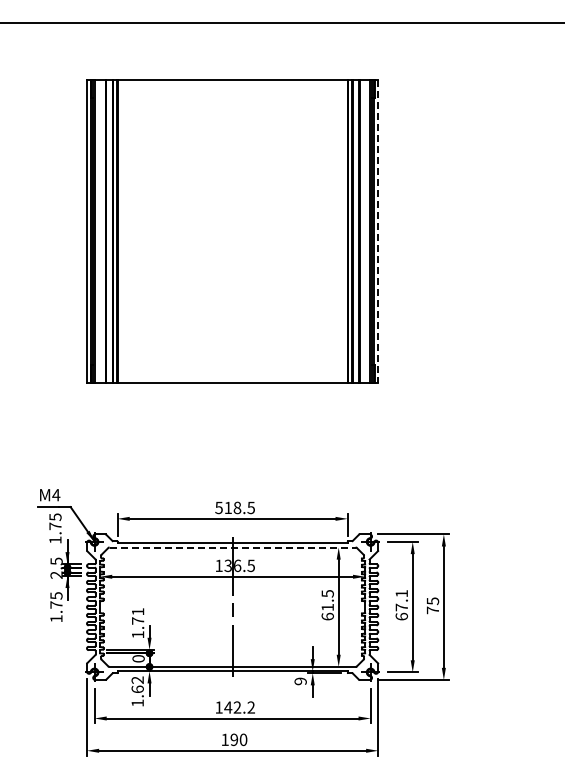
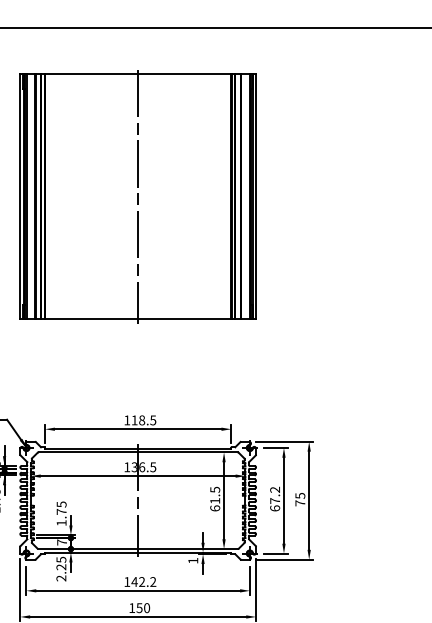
line: (232, 231) -> (138, 196), added
line: (378, 232) -> (256, 197), dashed -> solid
text: (218, 507) -> (126, 420), 518.5 -> 118.5
line: (232, 547) -> (138, 452), dashed -> solid
text: (401, 593) -> (274, 489), 67.1 -> 67.2
text: (138, 611) -> (62, 504), 1.71 -> 1.75
text: (138, 658) -> (62, 542), 0 -> 7
text: (300, 681) -> (193, 560), 9 -> 1
text: (137, 691) -> (61, 568), 1.62 -> 2.25
text: (234, 739) -> (139, 607), 190 -> 150

